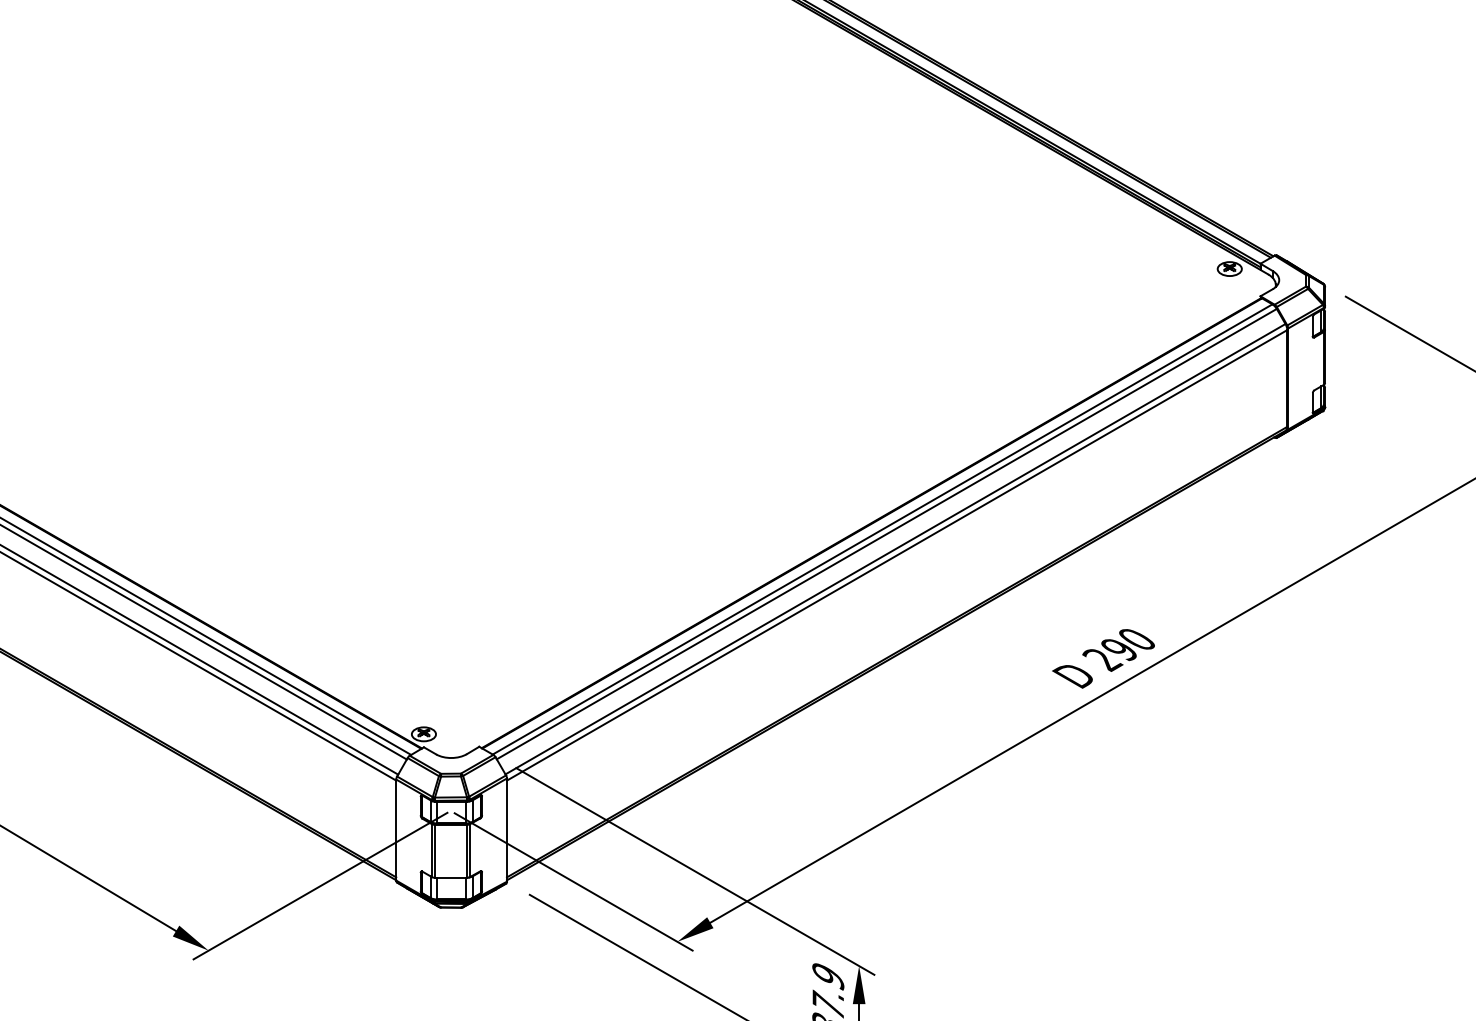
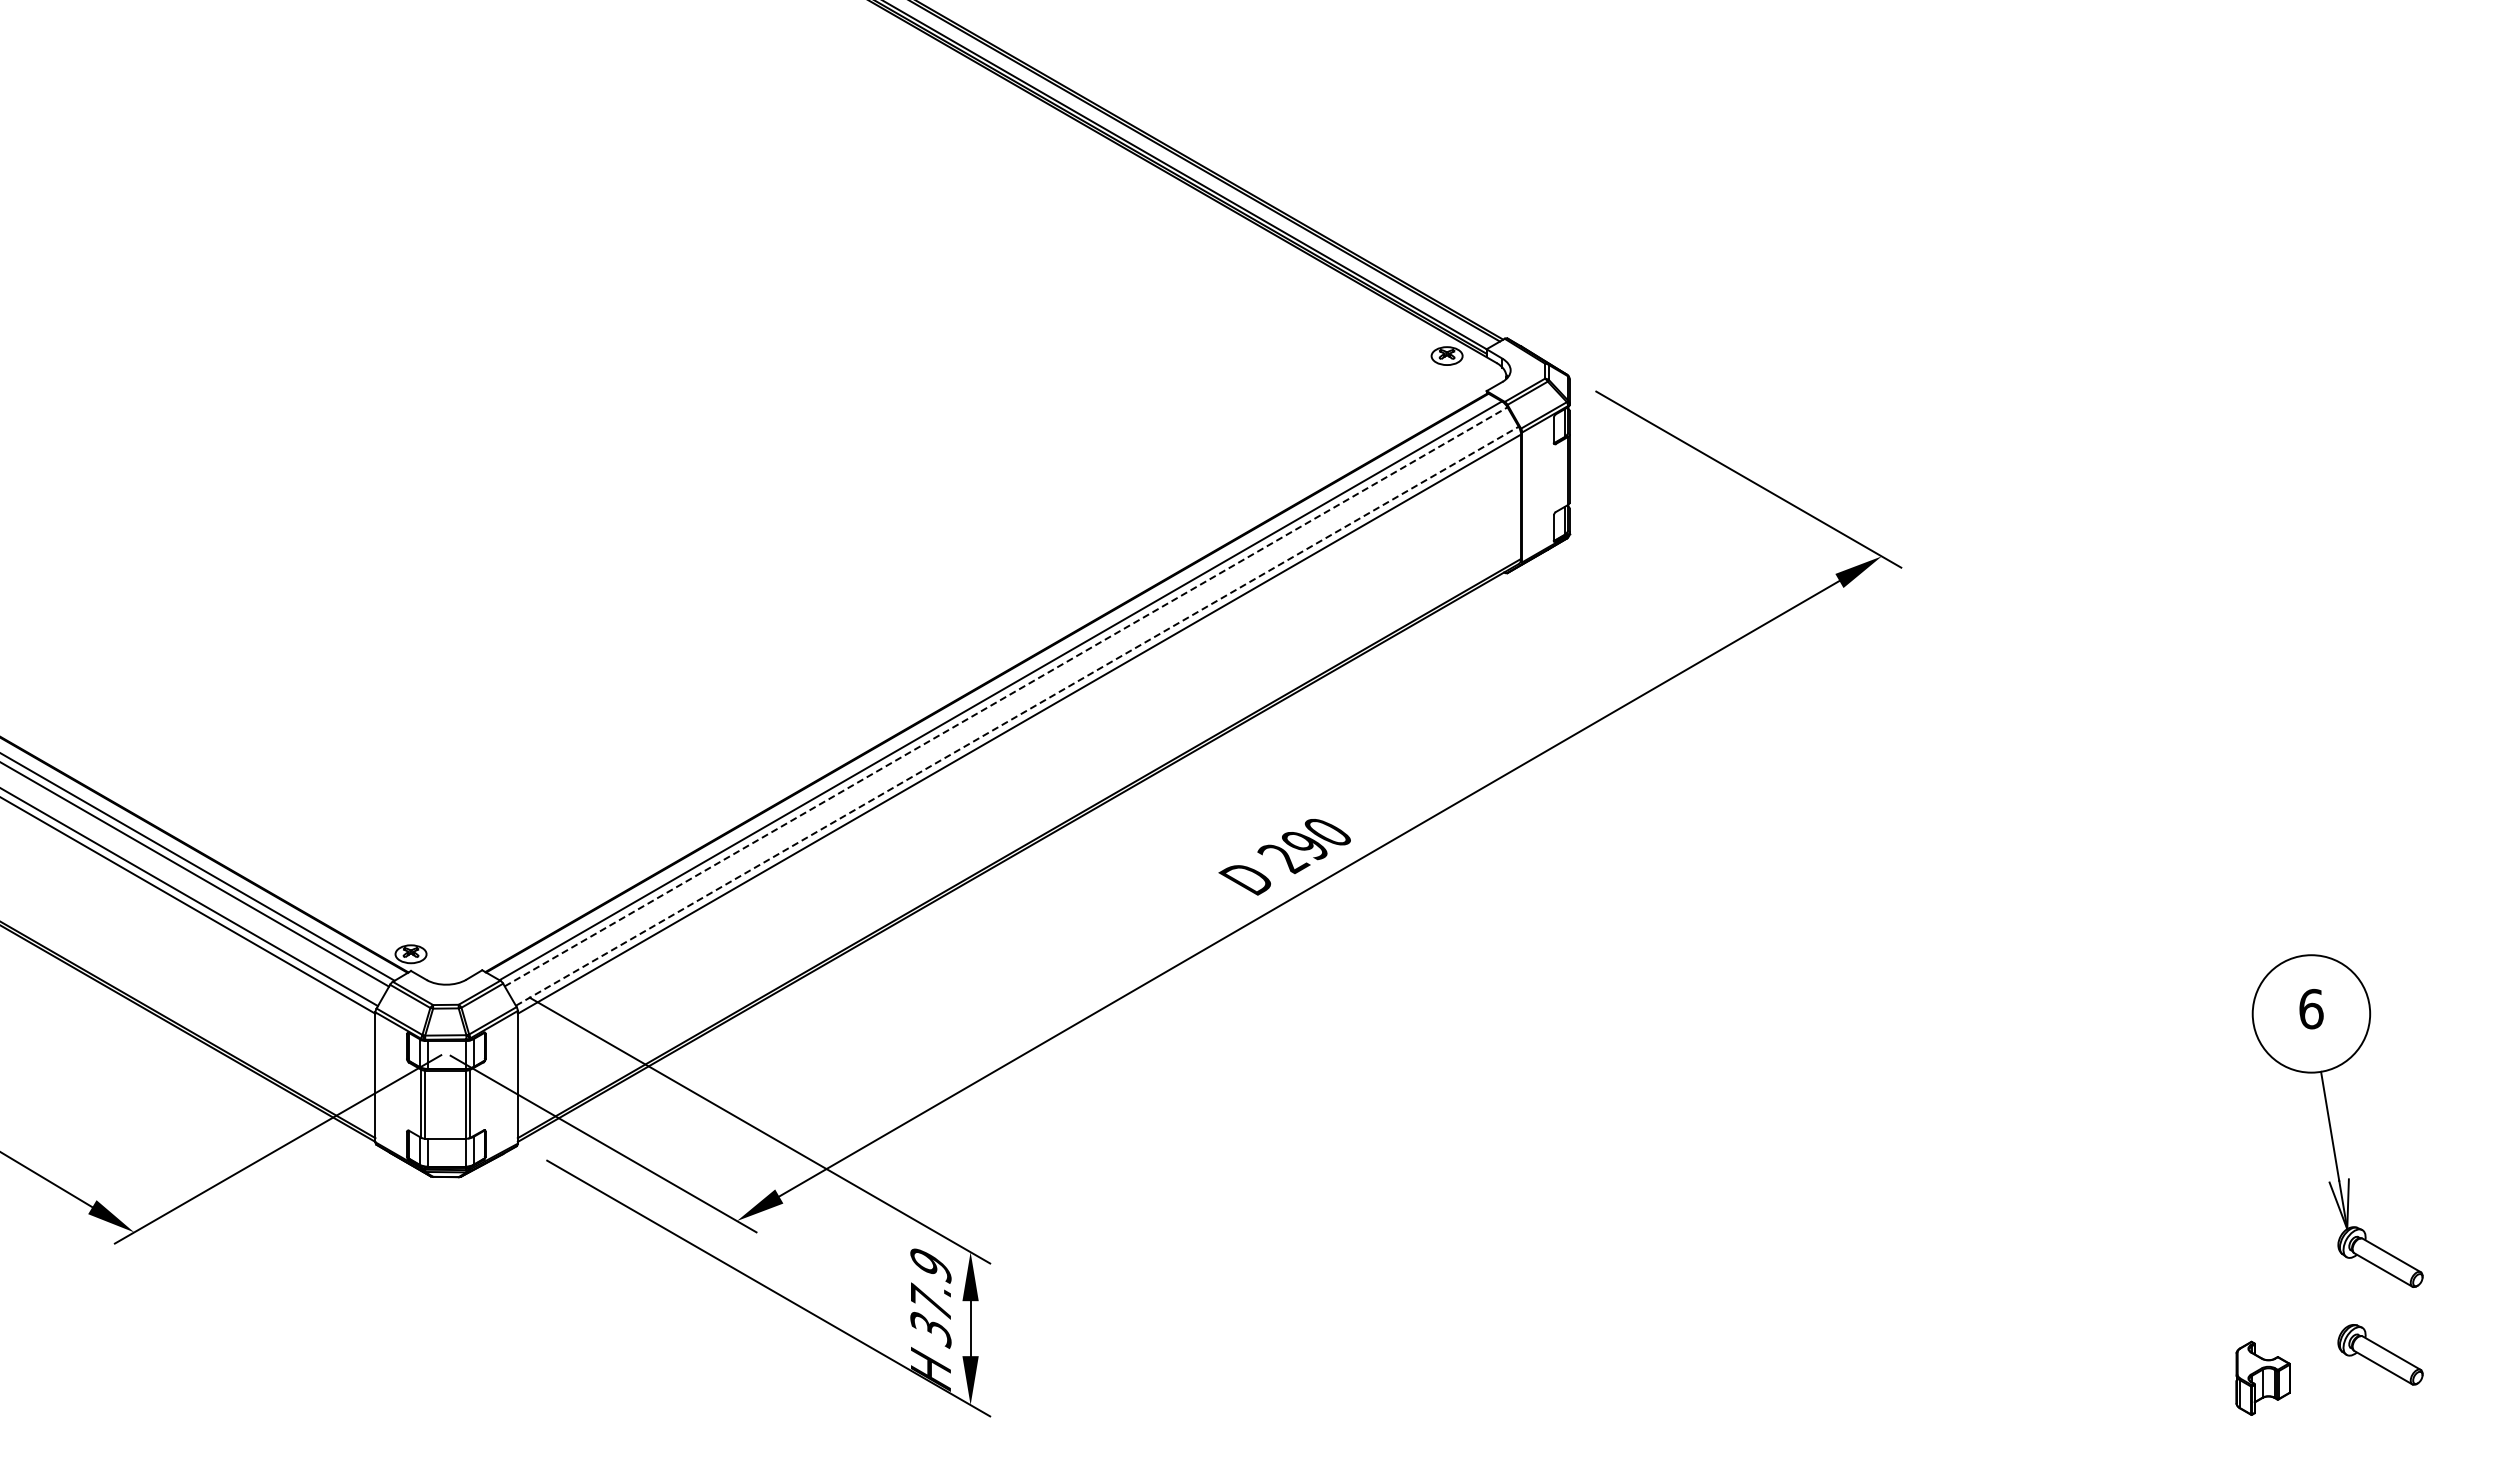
line: (887, 533) -> (1006, 696), solid -> dashed
line: (895, 549) -> (1017, 716), solid -> dashed

